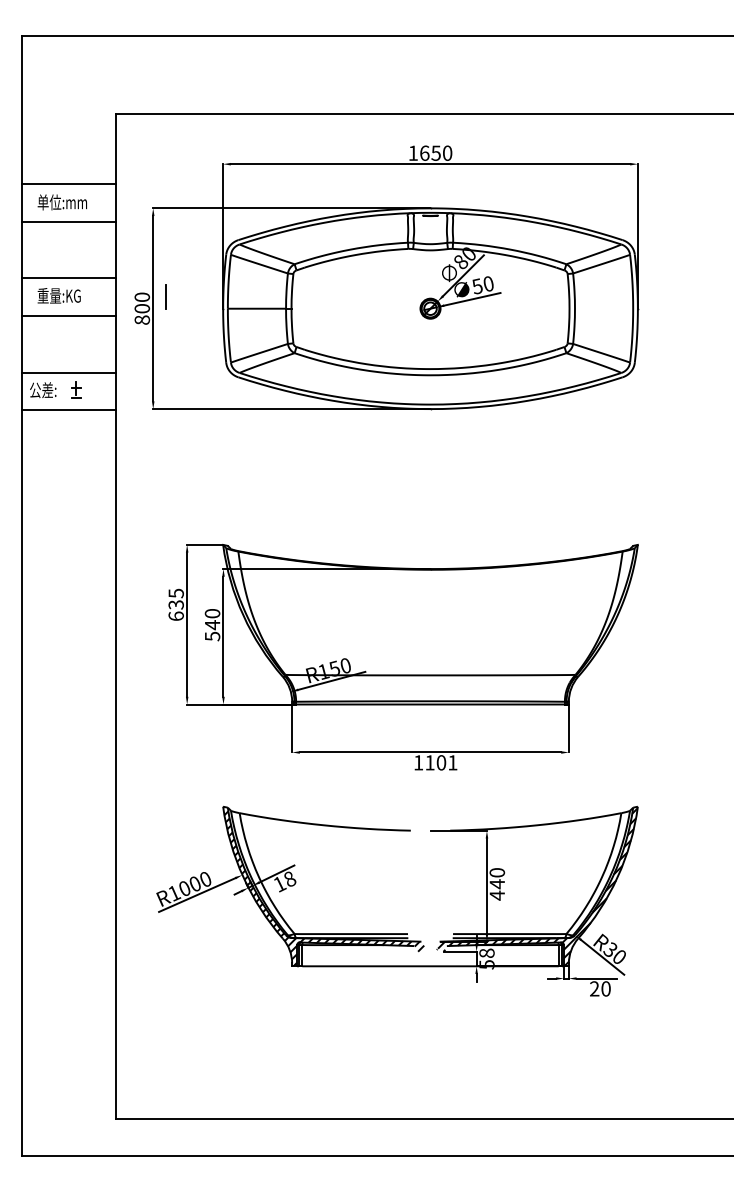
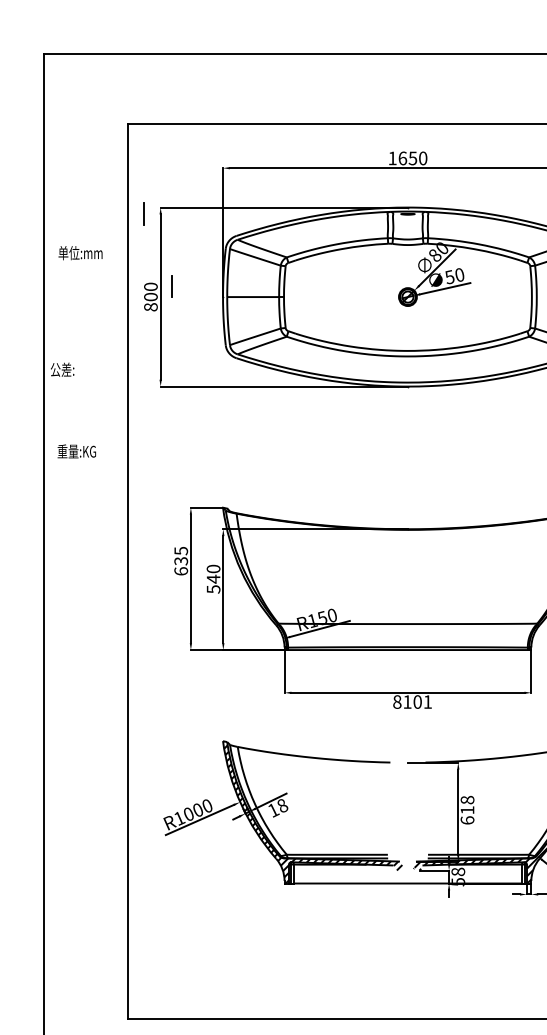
line: (68, 184) -> (85, 186), removed
text: (61, 202) -> (79, 253), moved
line: (133, 215) -> (143, 213), added
line: (68, 221) -> (85, 219), removed
line: (68, 278) -> (85, 270), removed
text: (58, 295) -> (76, 451), moved
line: (68, 316) -> (85, 304), removed
line: (68, 372) -> (85, 353), removed
part: (76, 389) -> (92, 369), removed
line: (68, 410) -> (85, 387), removed
text: (418, 762) -> (397, 701), 1101 -> 8101
text: (497, 884) -> (467, 810), 440 -> 618

